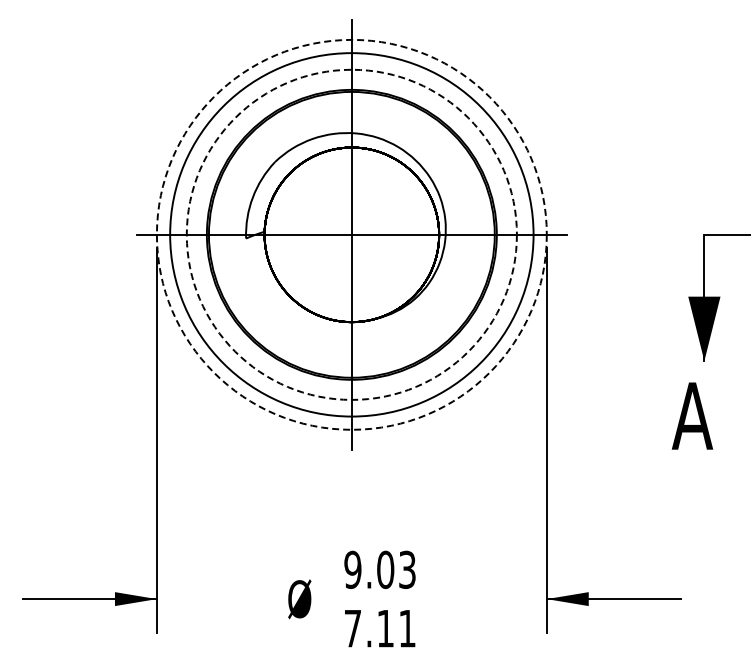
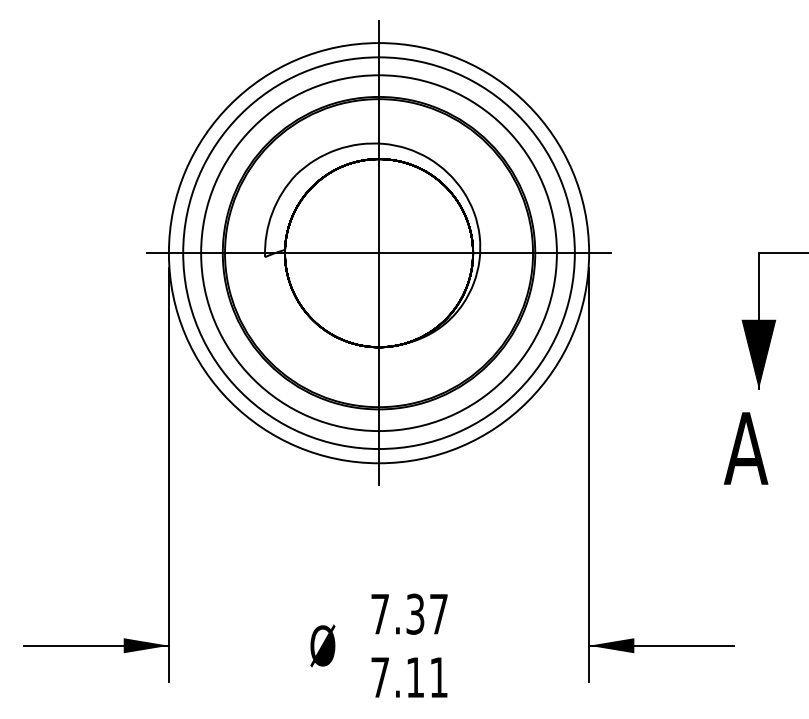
circle: (351, 234) -> (378, 252), dashed -> solid
circle: (351, 234) -> (378, 252), dashed -> solid
text: (379, 569) -> (408, 613), 9.03 -> 7.37

